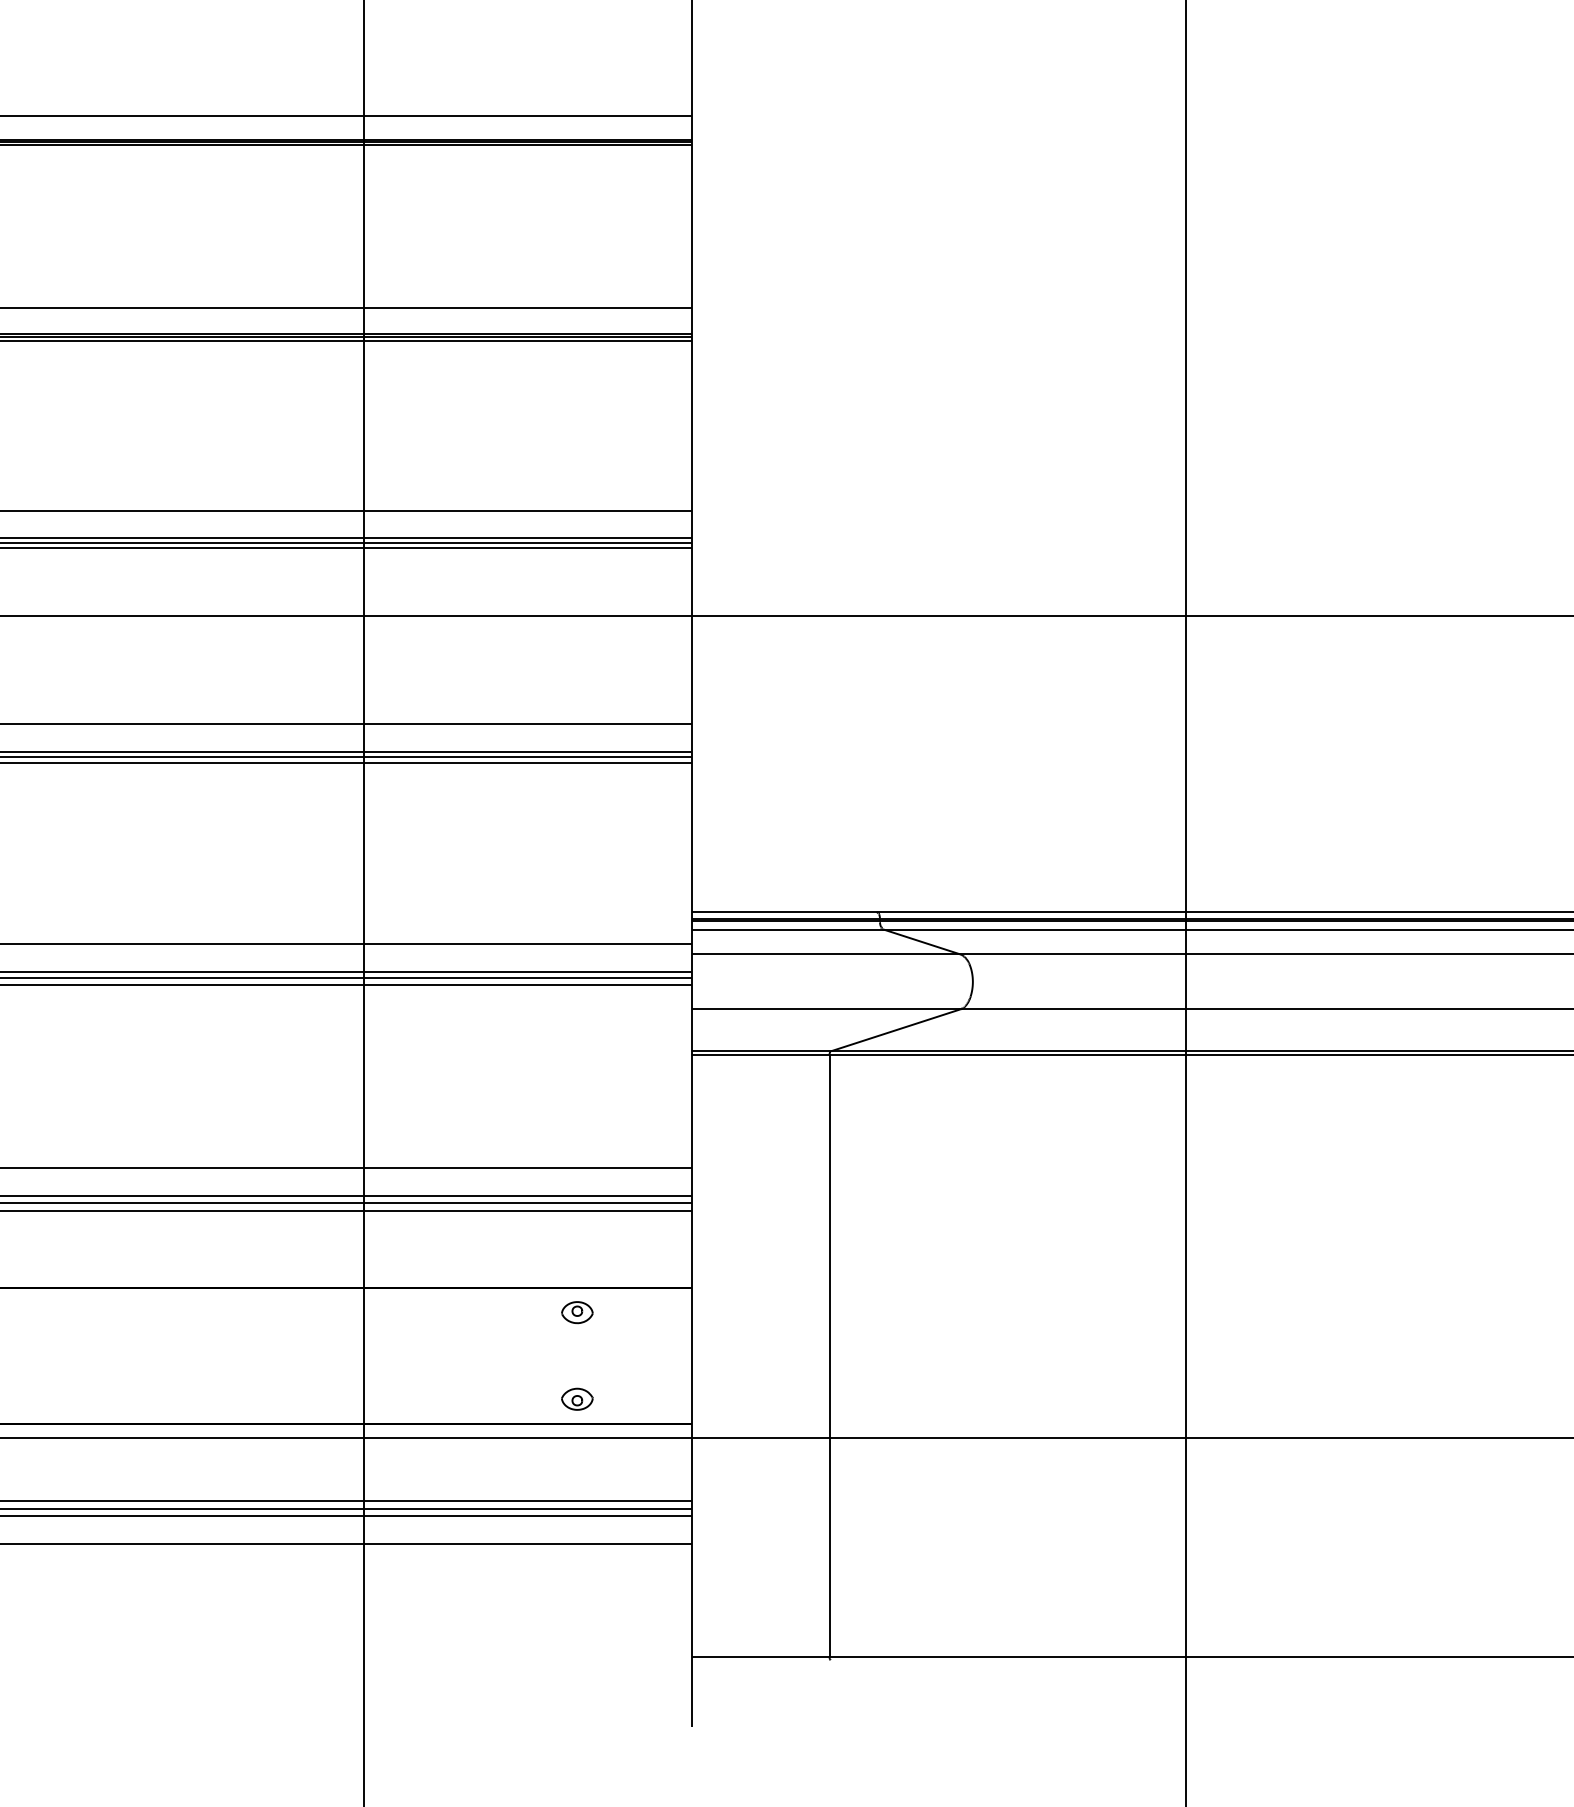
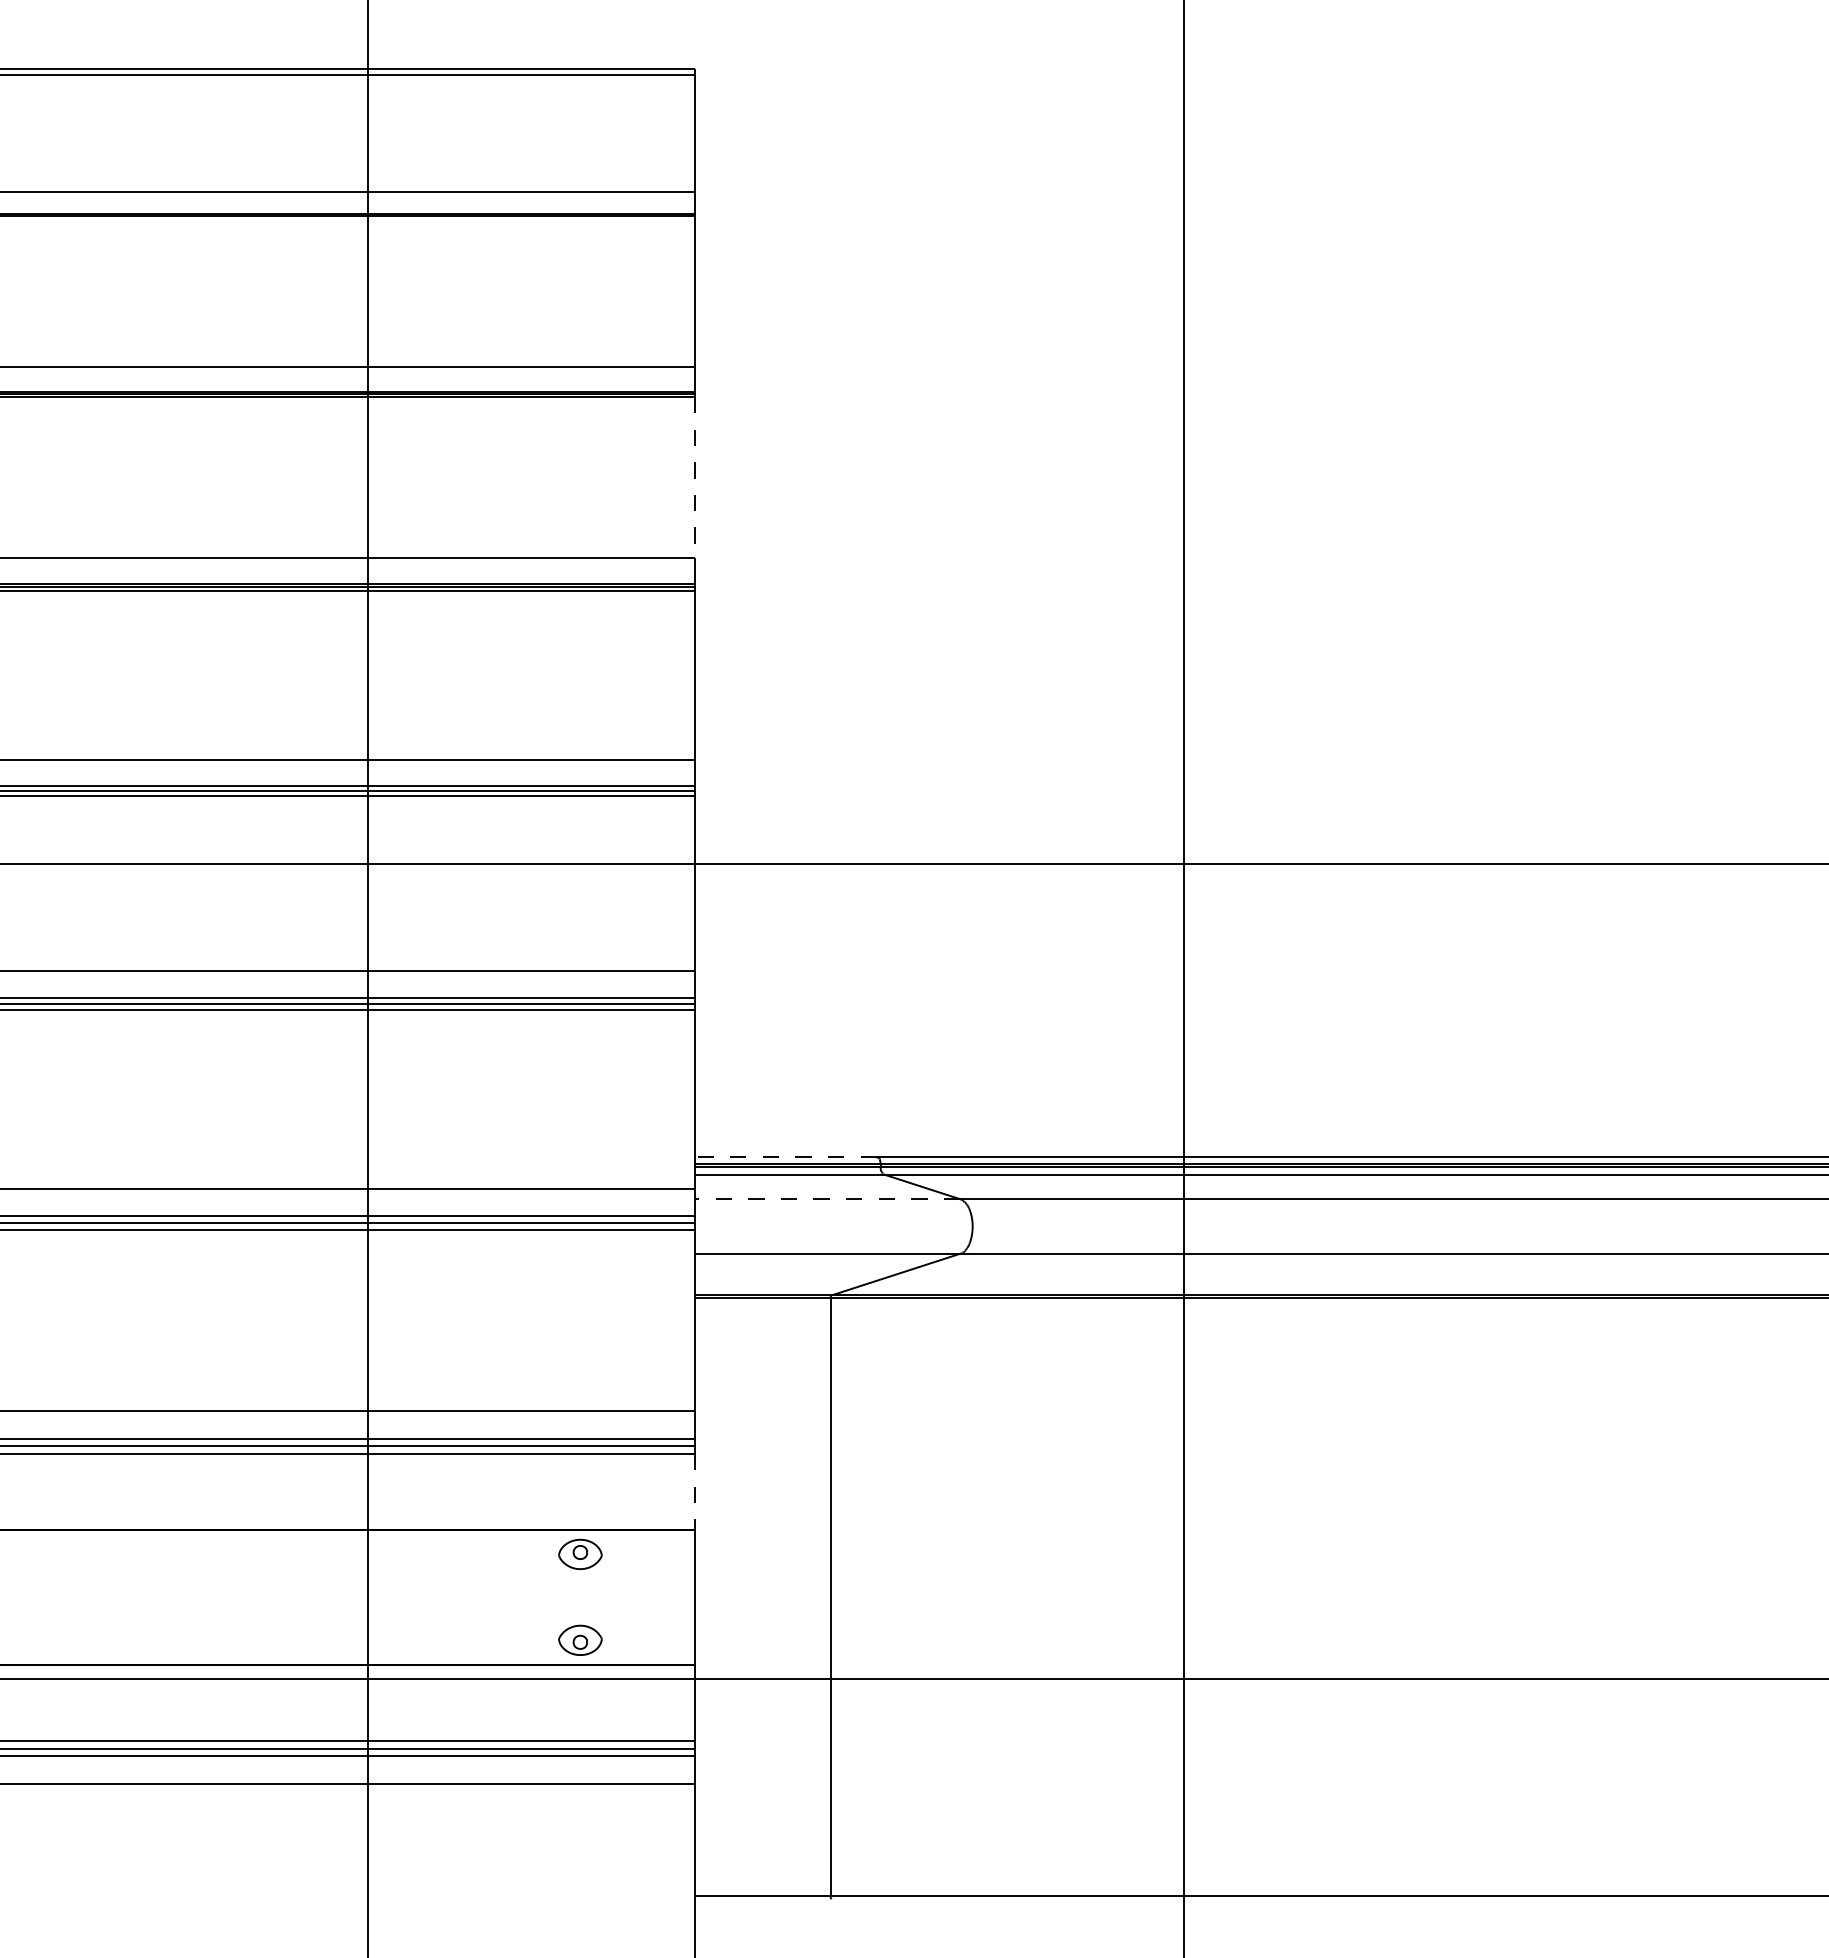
line: (692, 226) -> (694, 477), solid -> dashed
line: (784, 912) -> (785, 1157), solid -> dashed
line: (826, 954) -> (827, 1199), solid -> dashed
line: (692, 1249) -> (694, 1491), solid -> dashed
part: (577, 1312) -> (580, 1554), size x1.4
part: (577, 1399) -> (580, 1640), size x1.4

